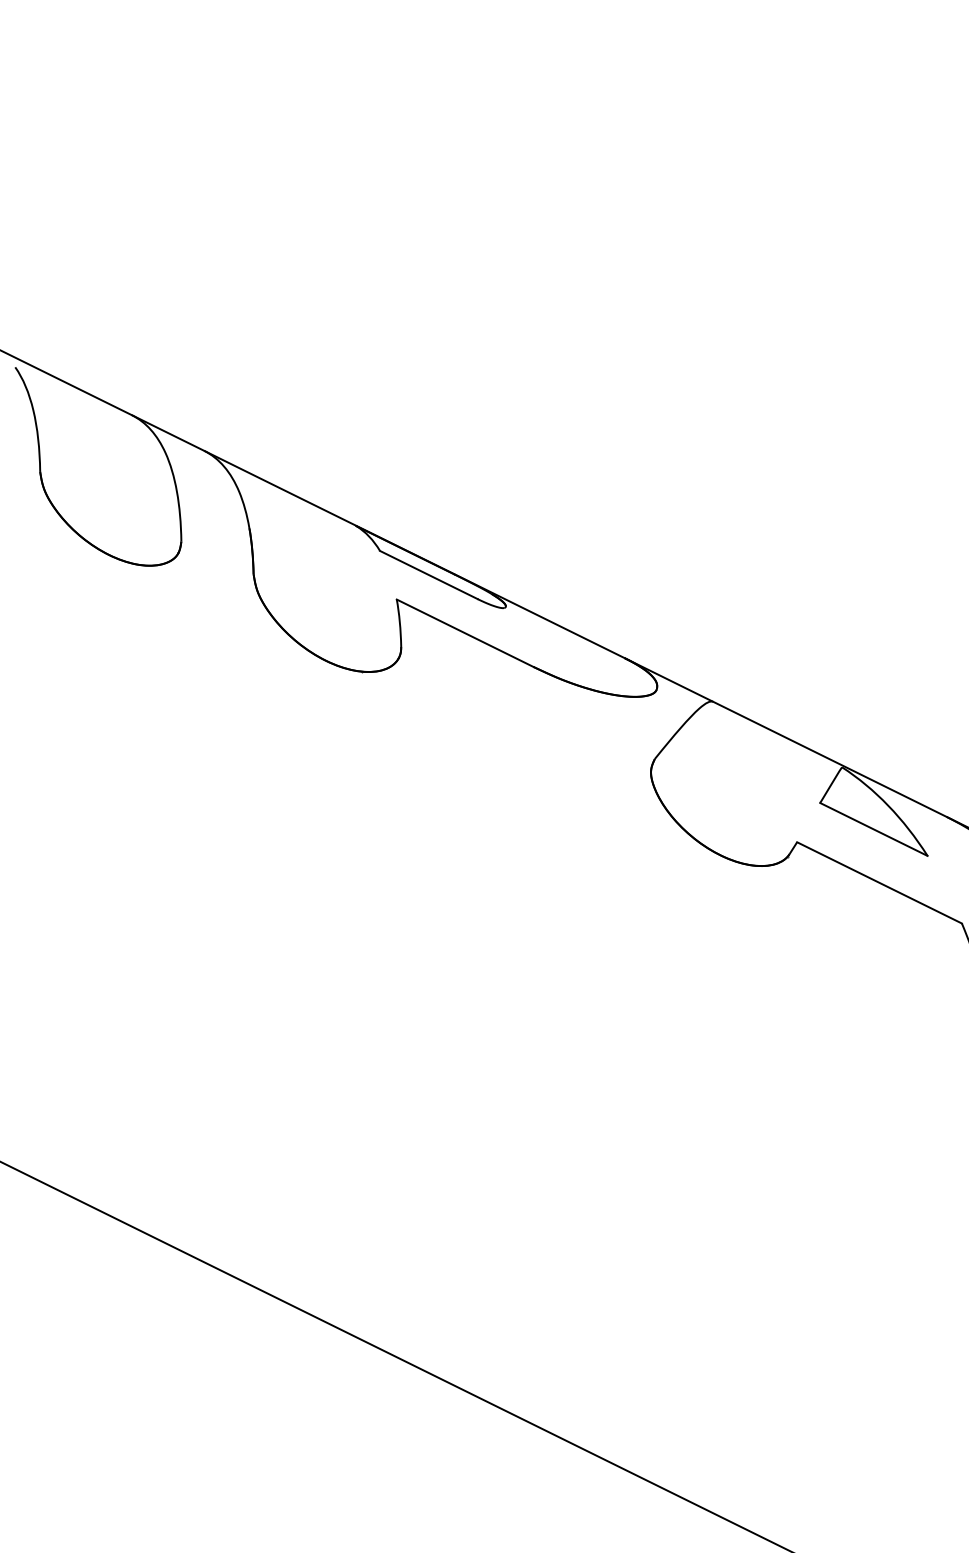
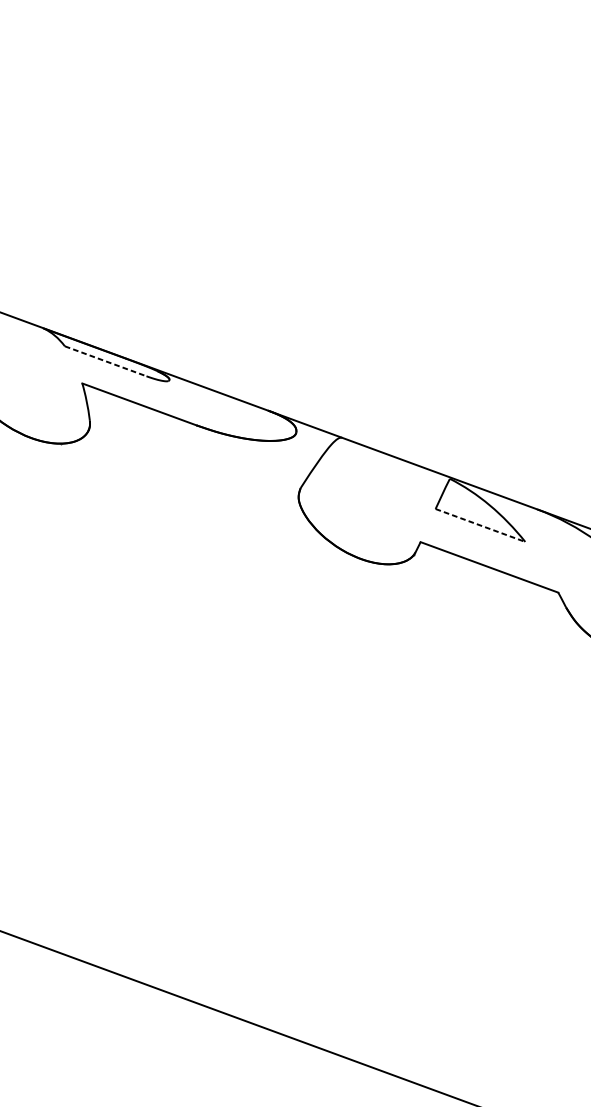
line: (429, 575) -> (106, 361), solid -> dashed
line: (873, 829) -> (480, 525), solid -> dashed

